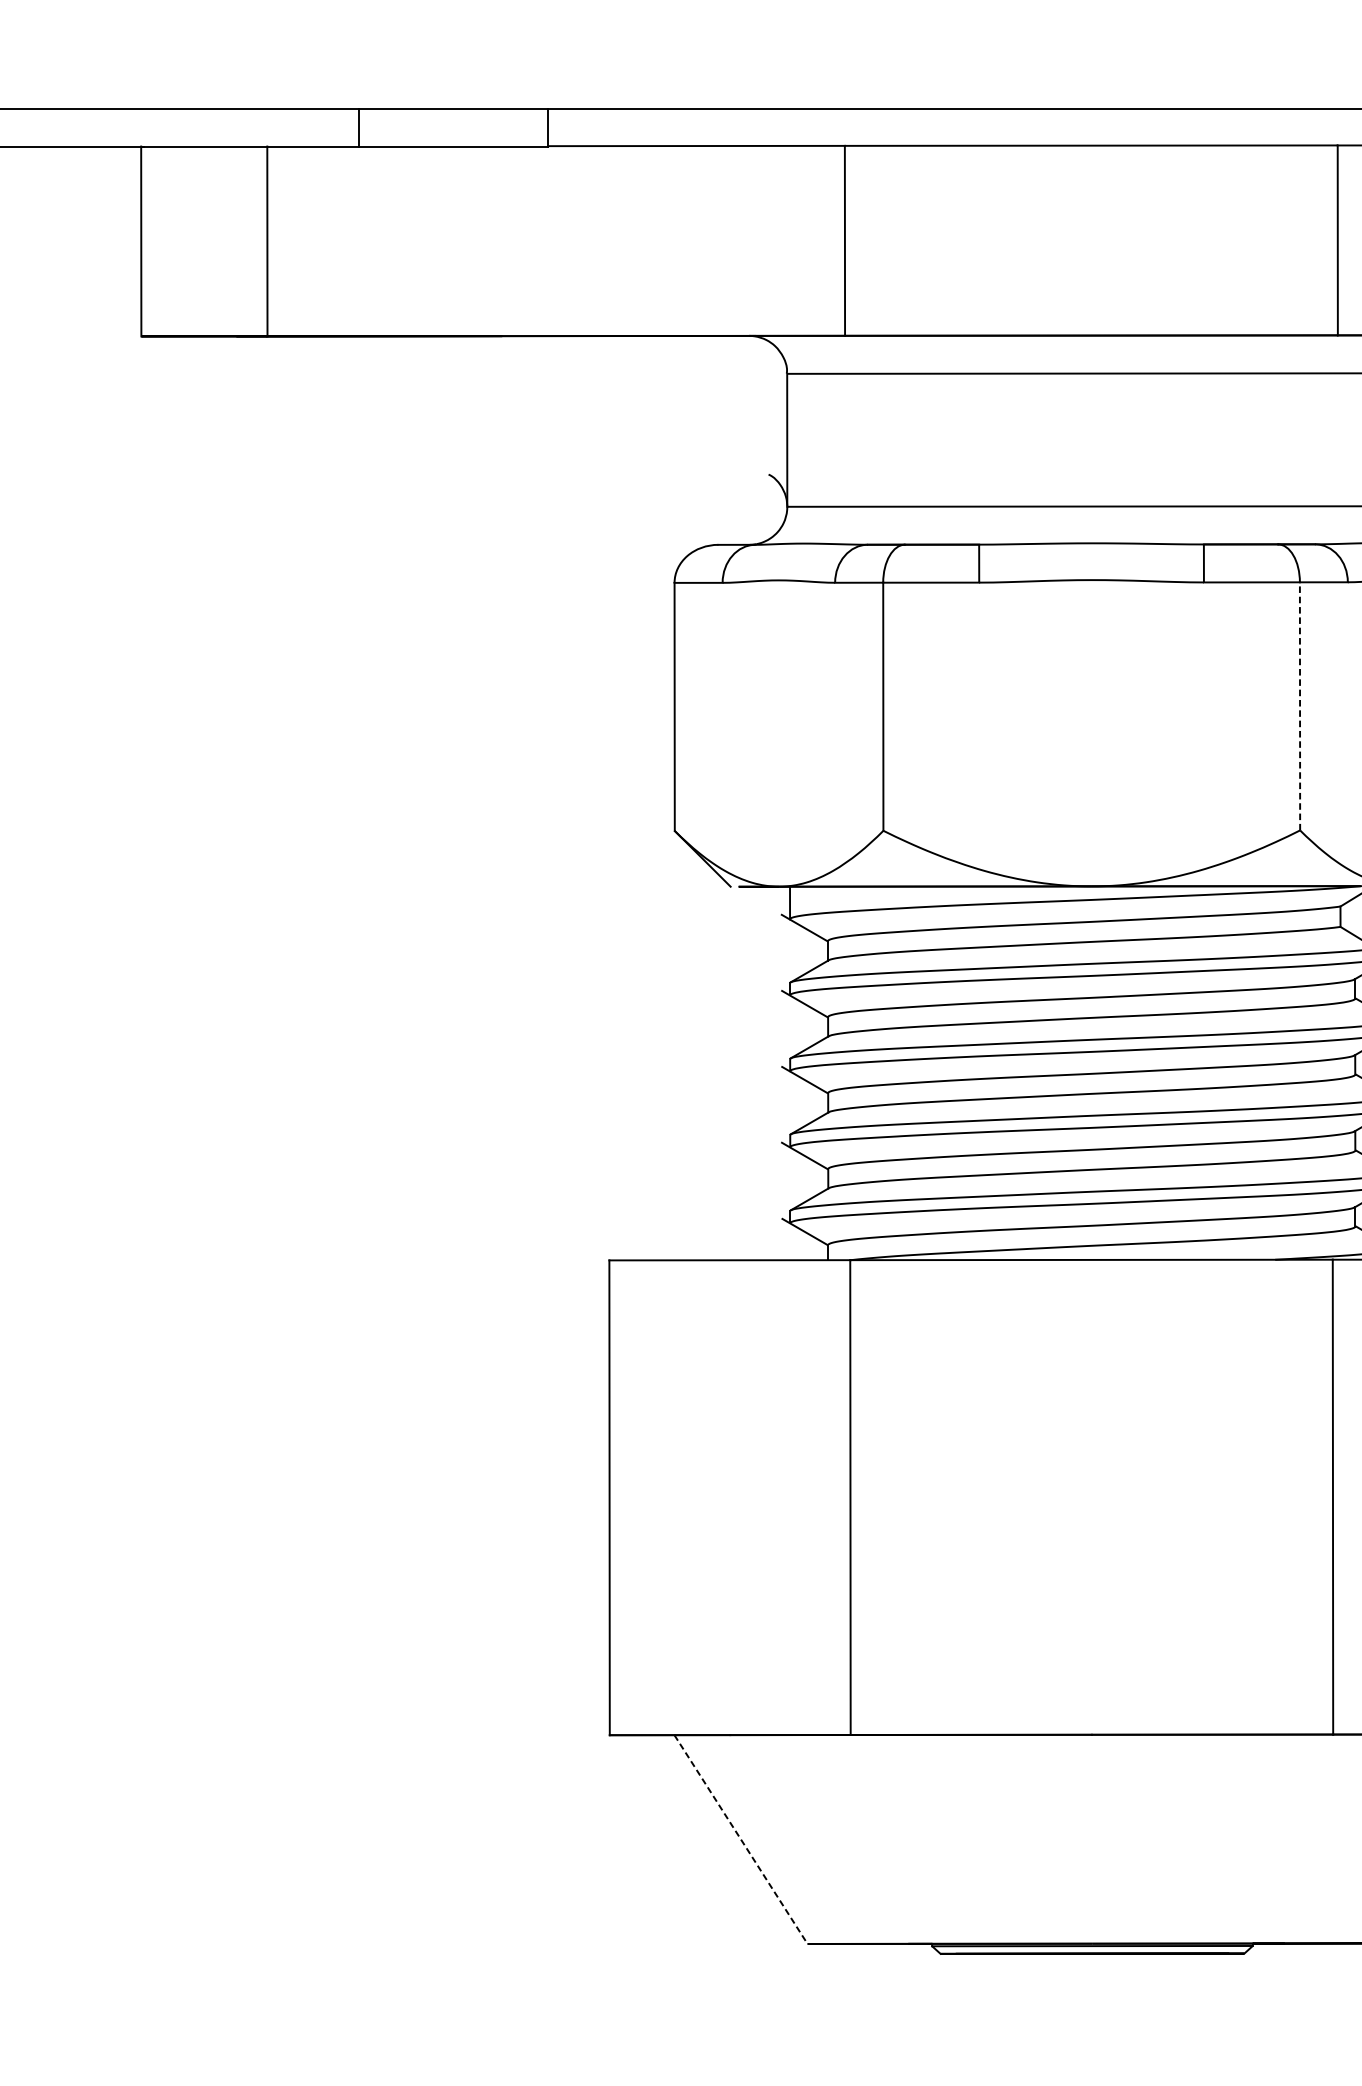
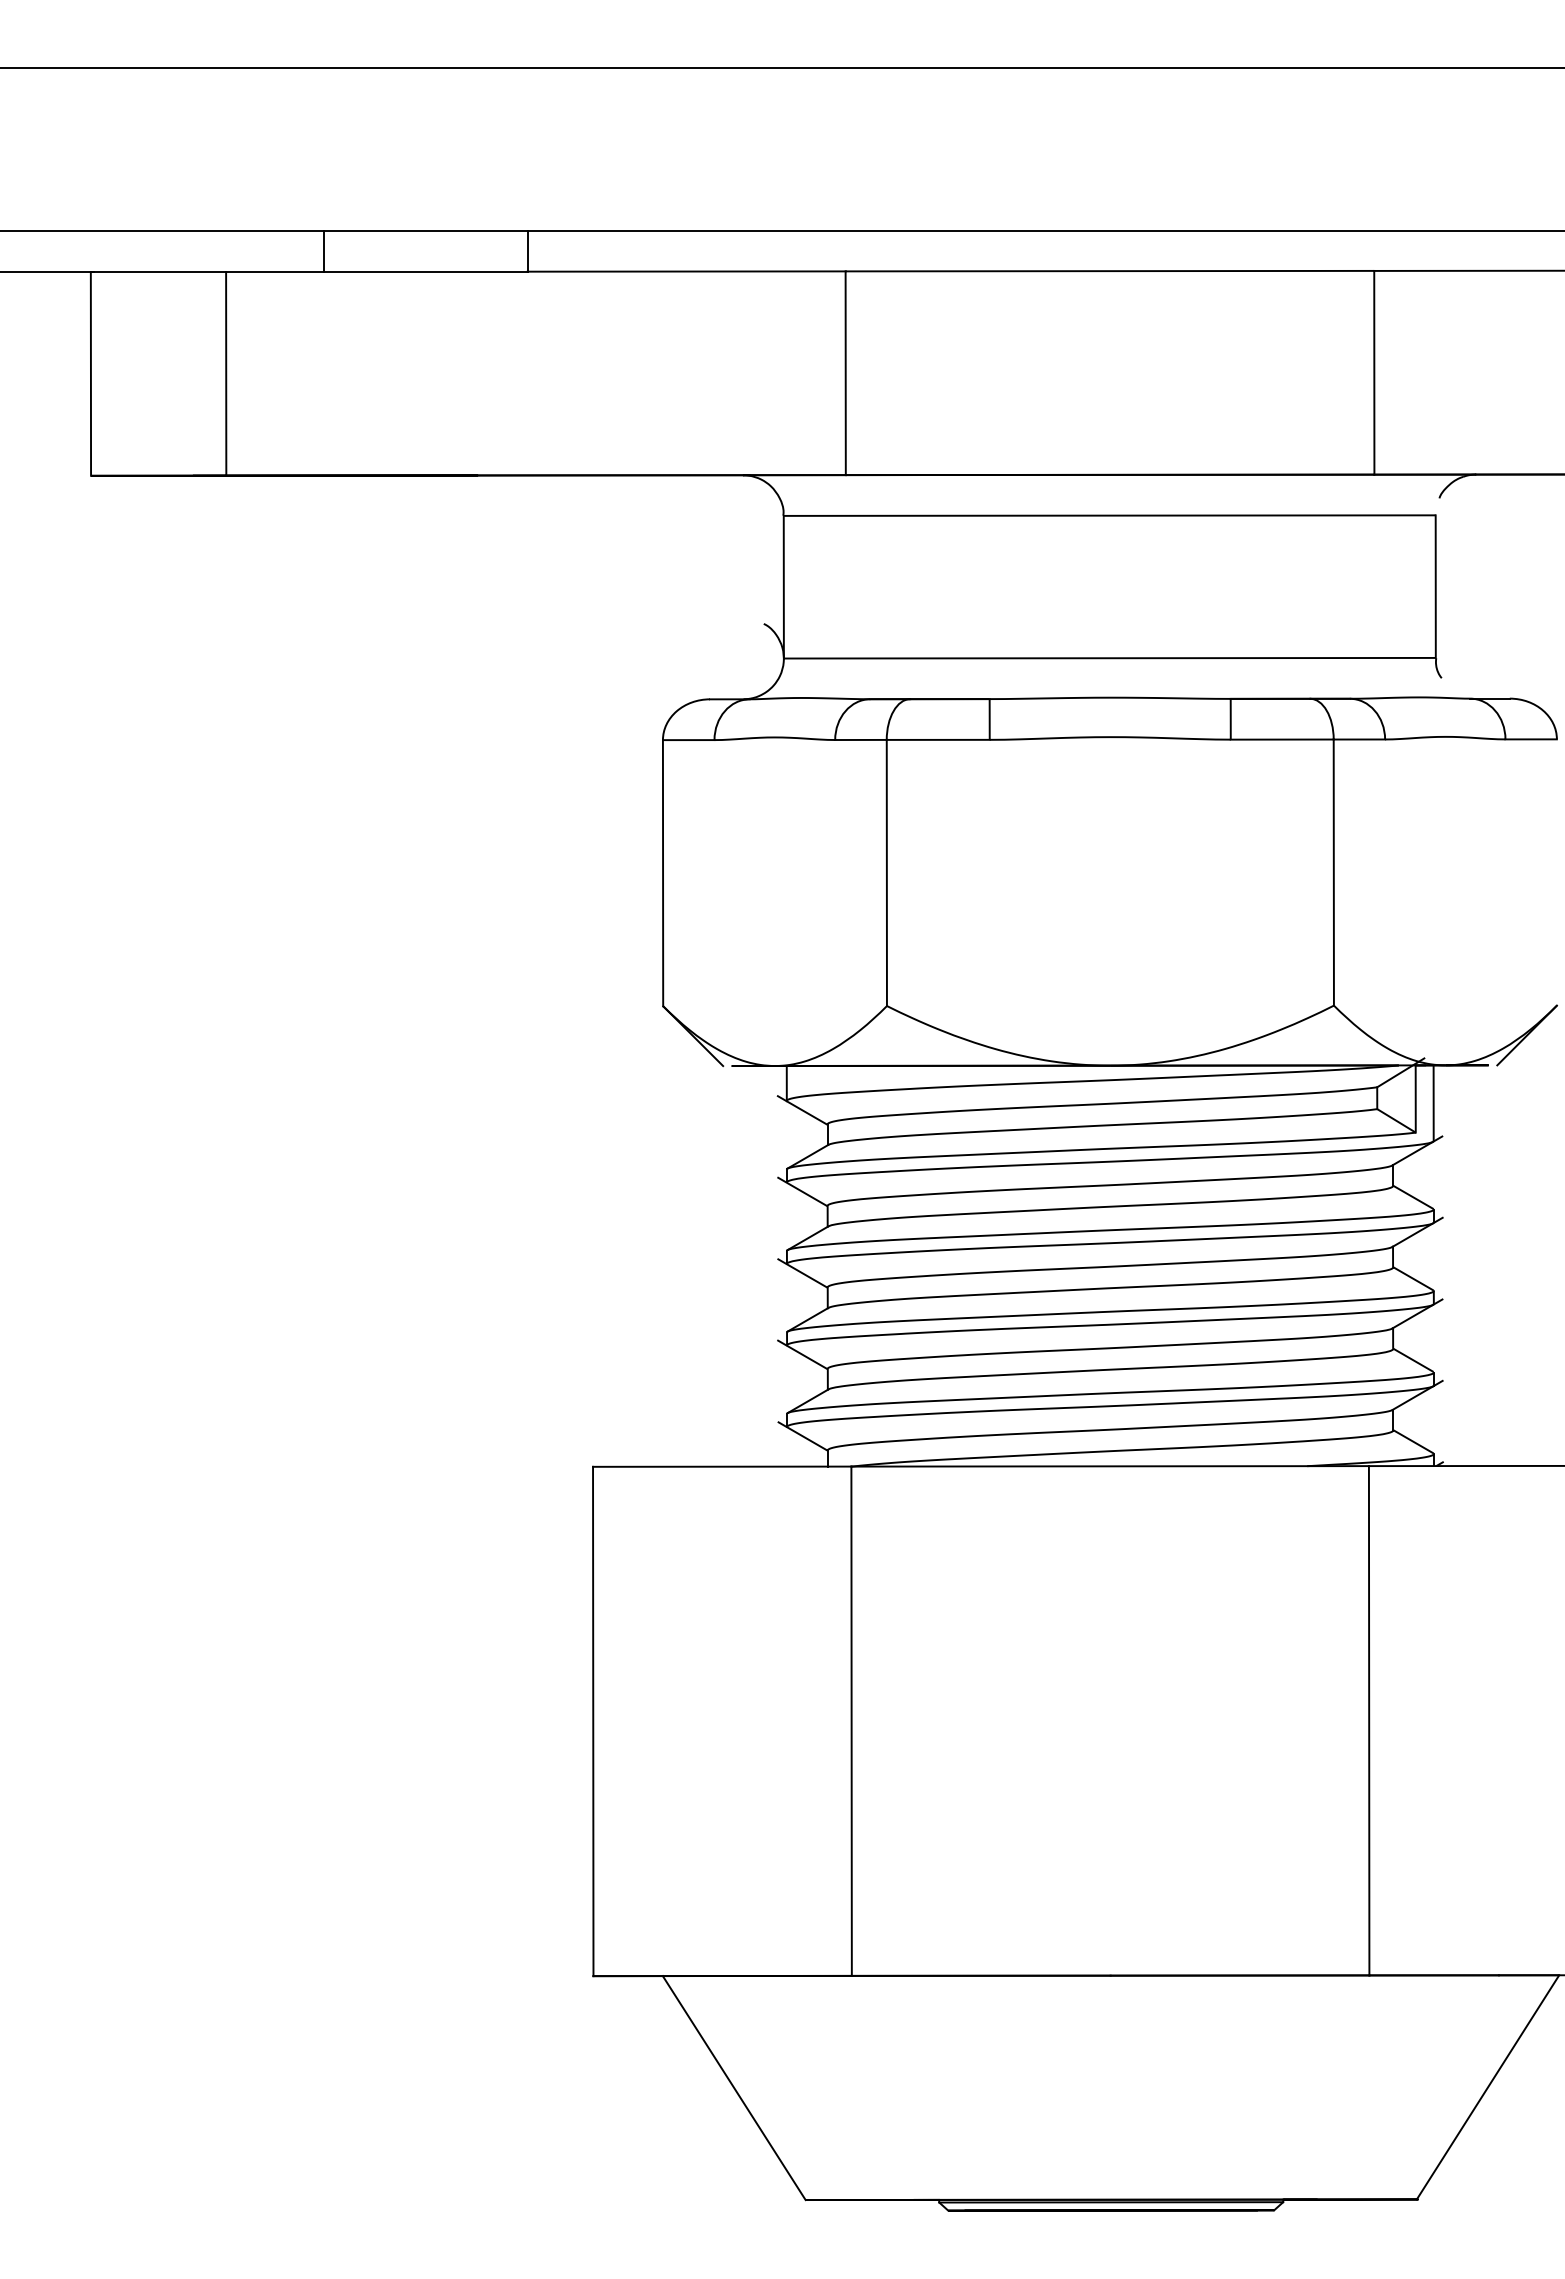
line: (1299, 706) -> (1333, 872), dashed -> solid
line: (741, 1839) -> (734, 2088), dashed -> solid

